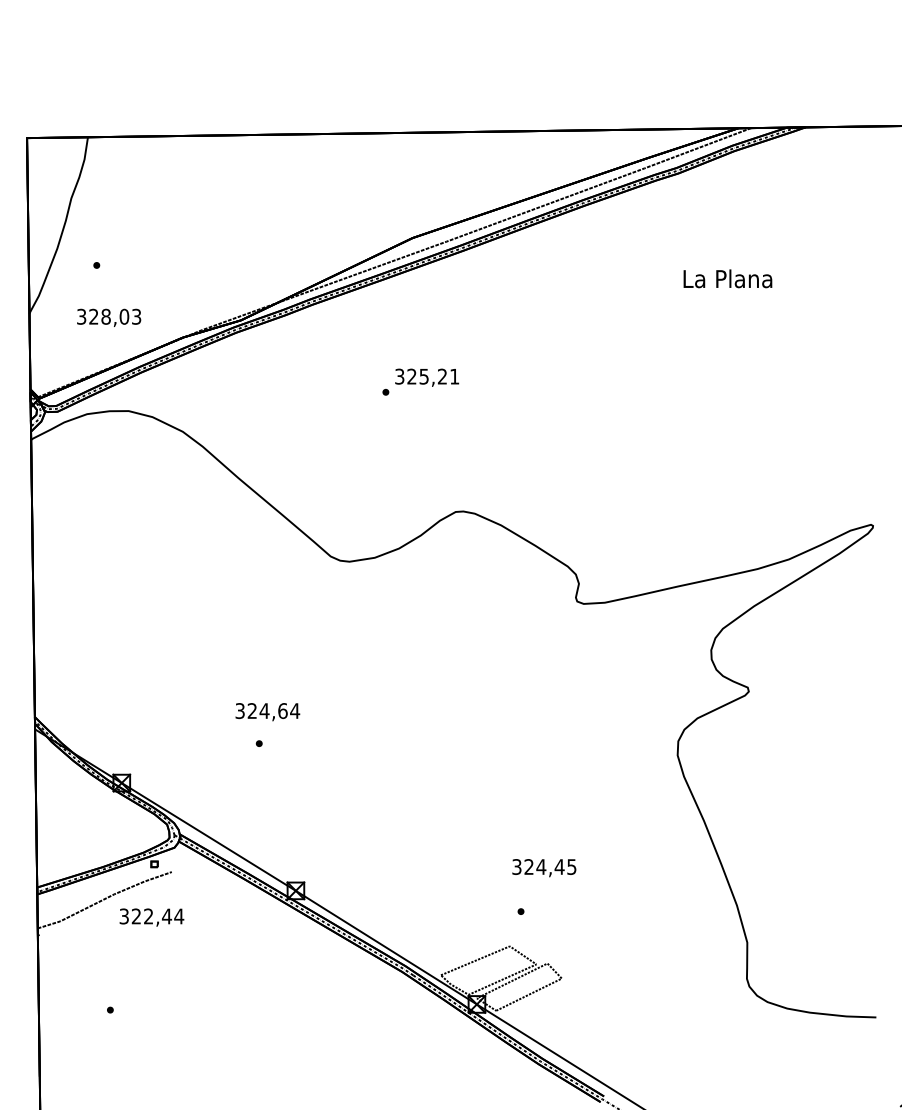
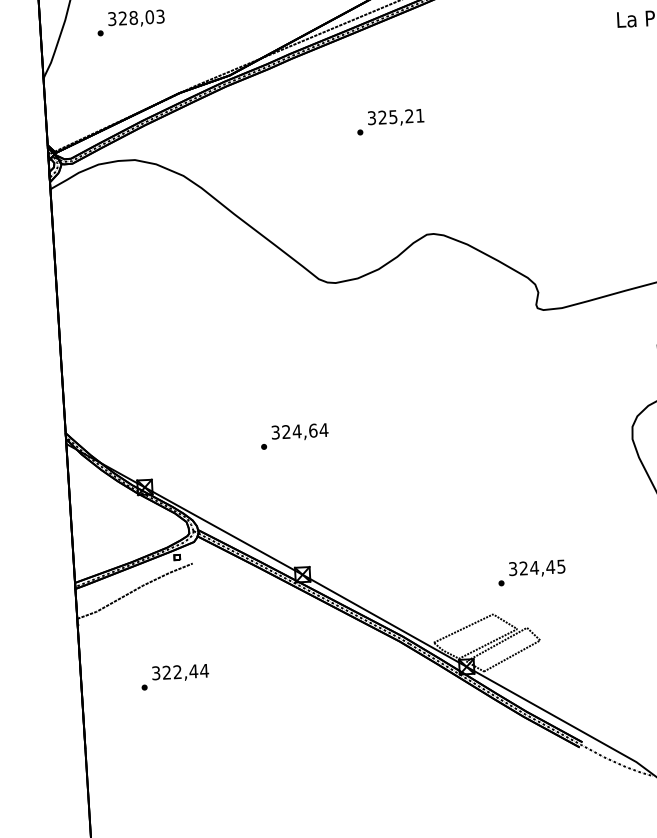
text: (109, 317) -> (136, 18), moved
text: (267, 712) -> (299, 432), moved
text: (544, 868) -> (537, 569), moved
text: (151, 917) -> (180, 672), moved

